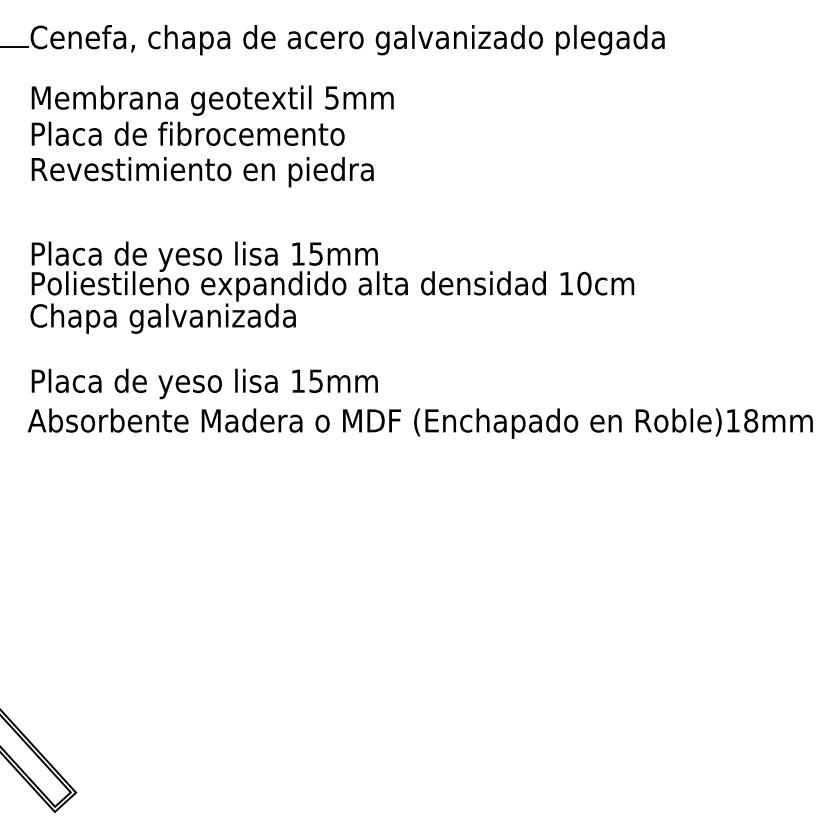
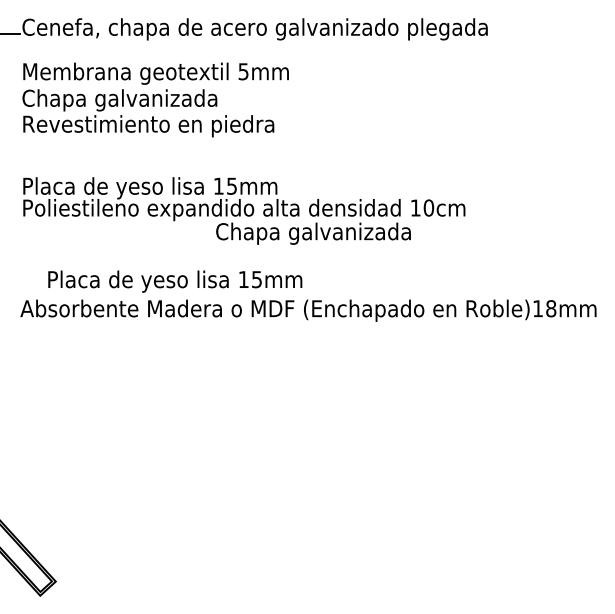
text: (187, 136) -> (137, 100), Placa de fibrocemento -> Chapa galvanizada
text: (162, 318) -> (313, 233), moved
text: (204, 383) -> (175, 281), moved

